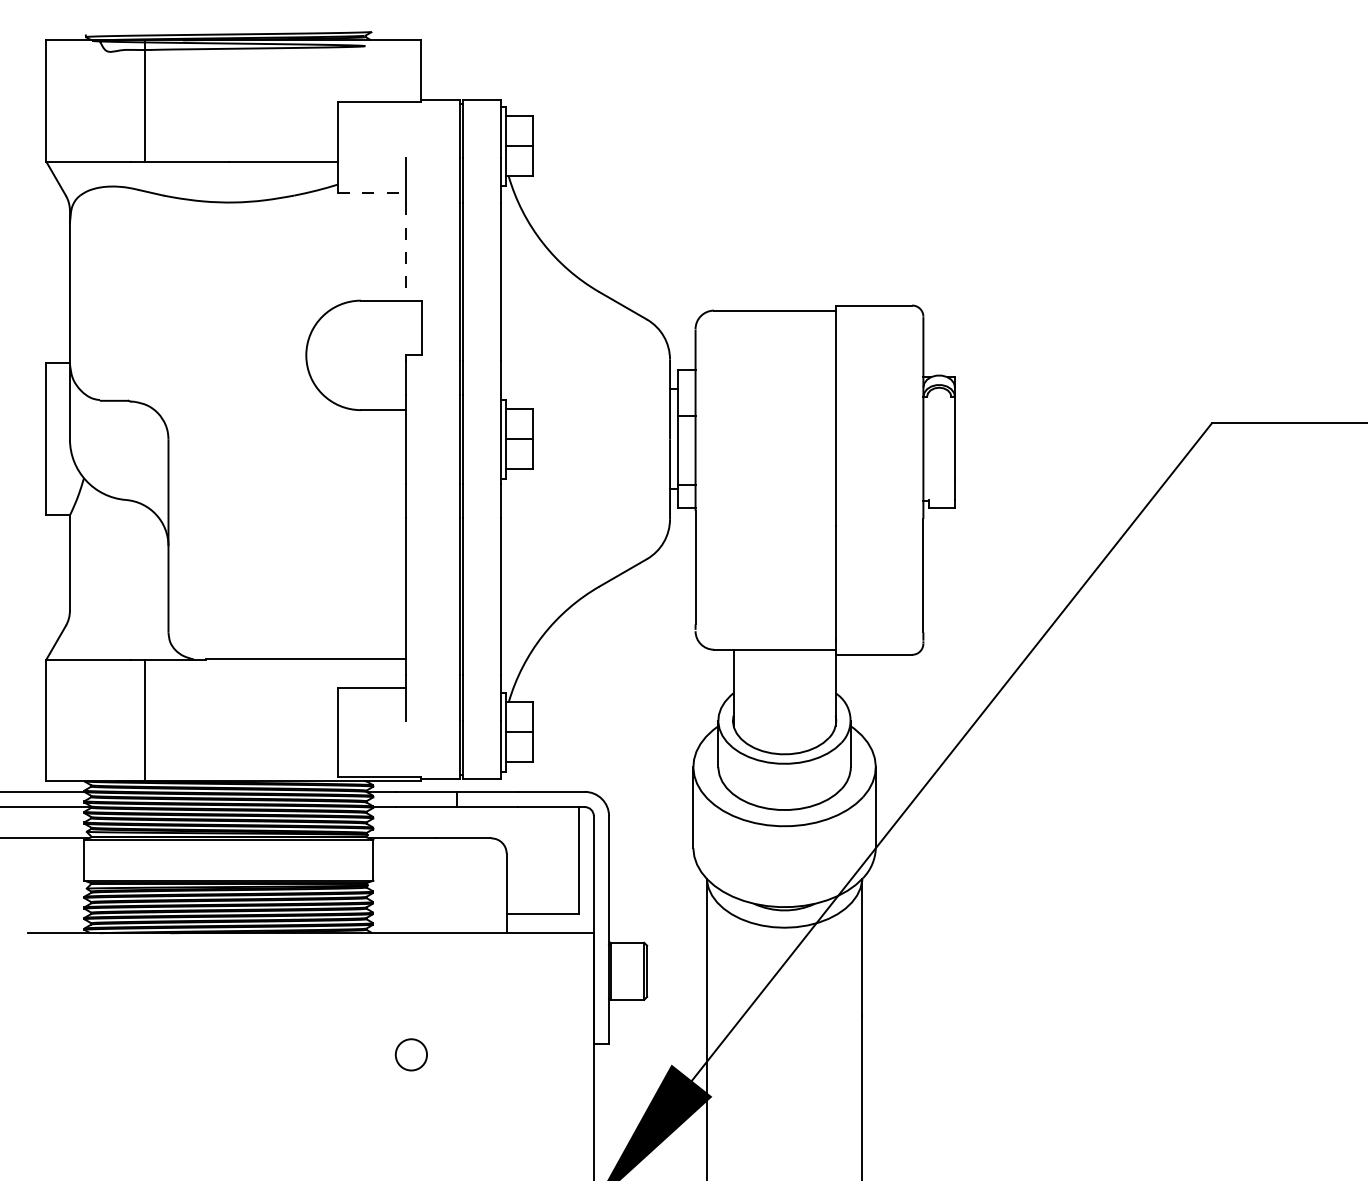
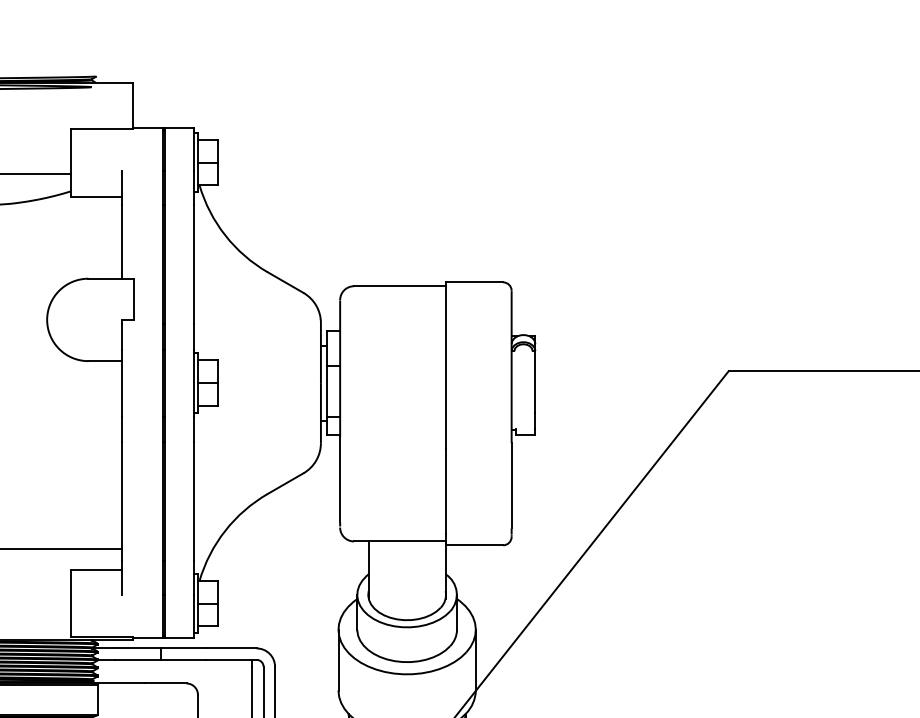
line: (372, 192) -> (96, 197), dashed -> solid
line: (406, 251) -> (122, 241), dashed -> solid

